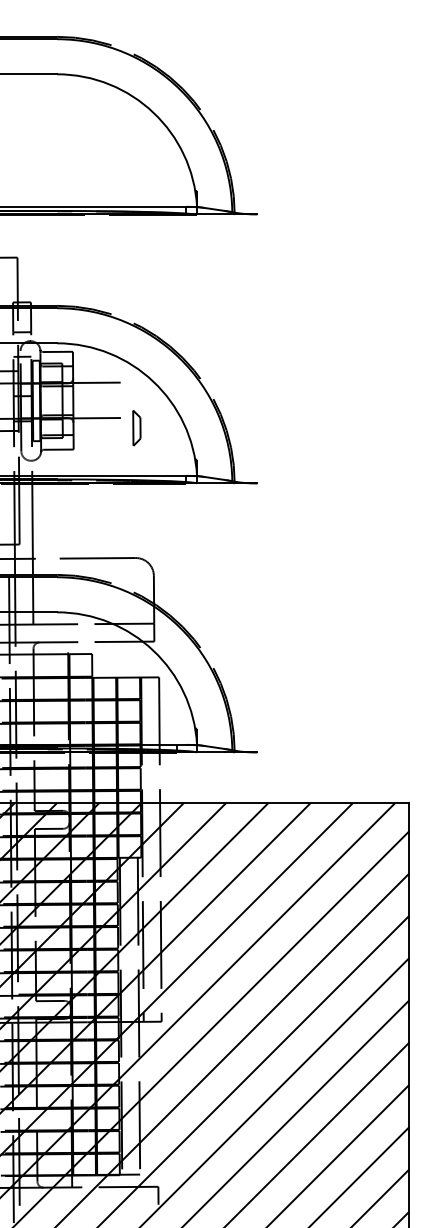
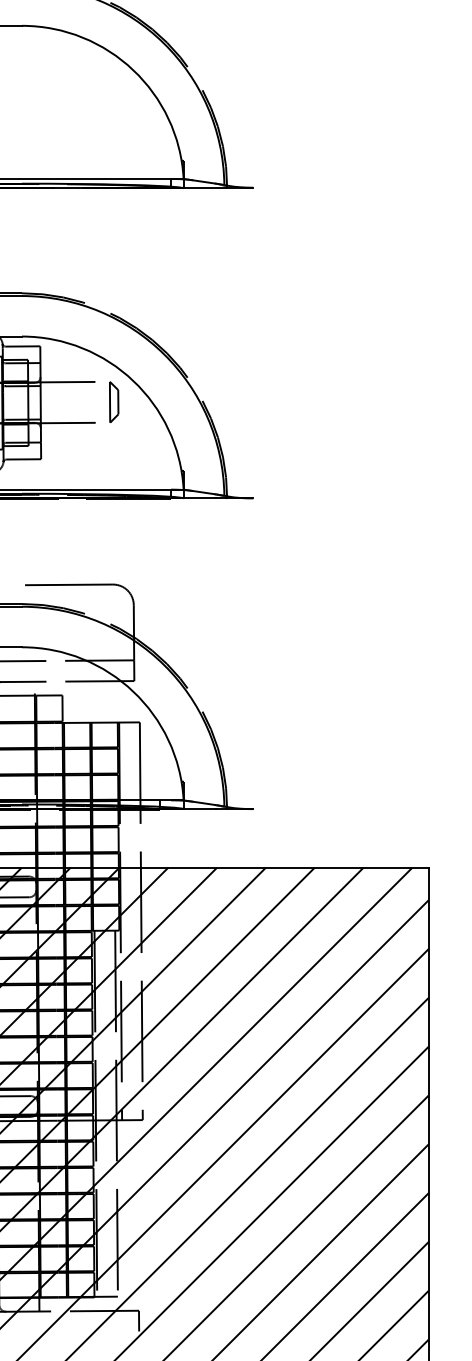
part: (136, 428) -> (113, 402), moved

